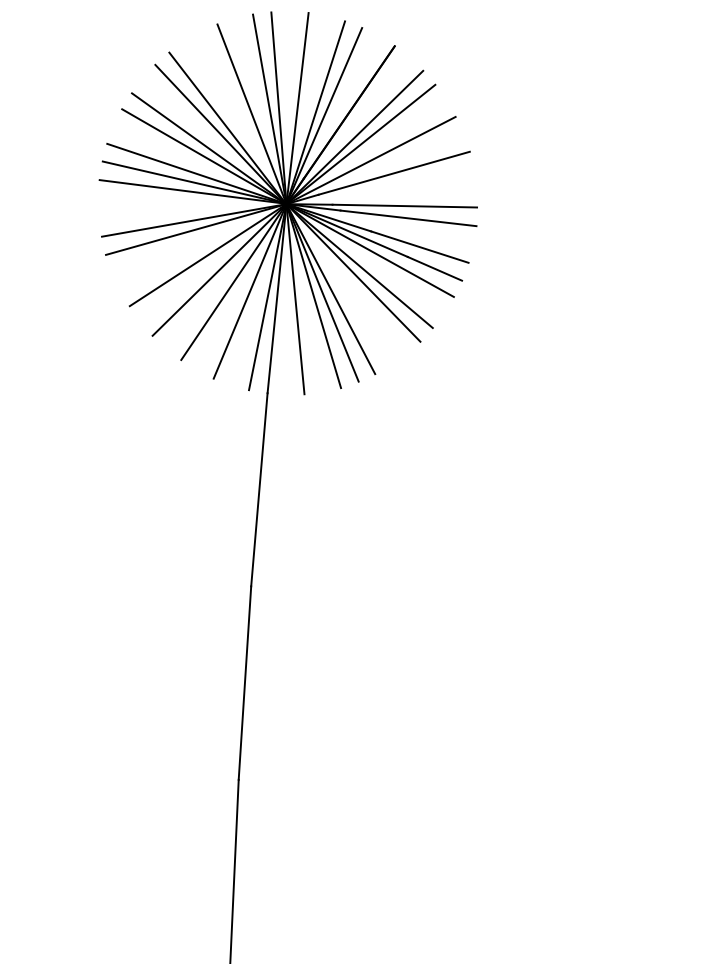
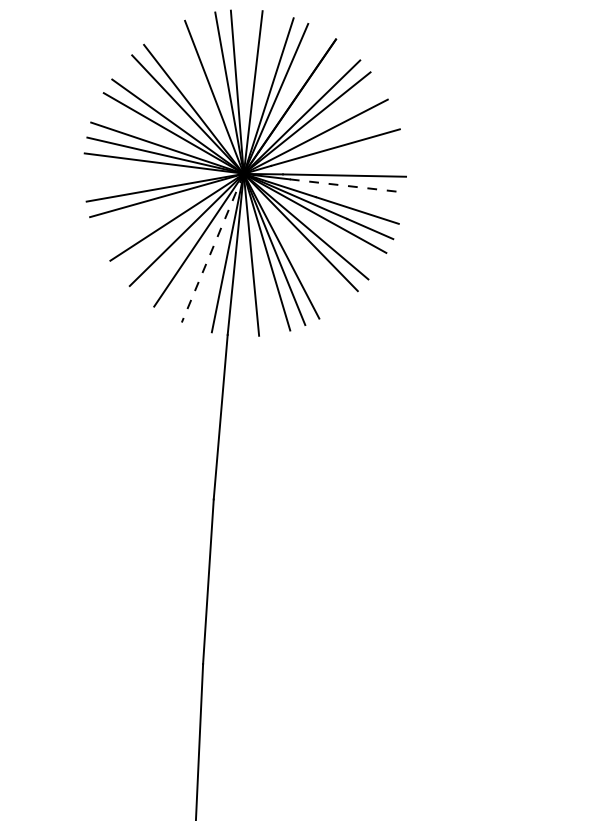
line: (409, 218) -> (348, 186), solid -> dashed
line: (250, 291) -> (213, 248), solid -> dashed

